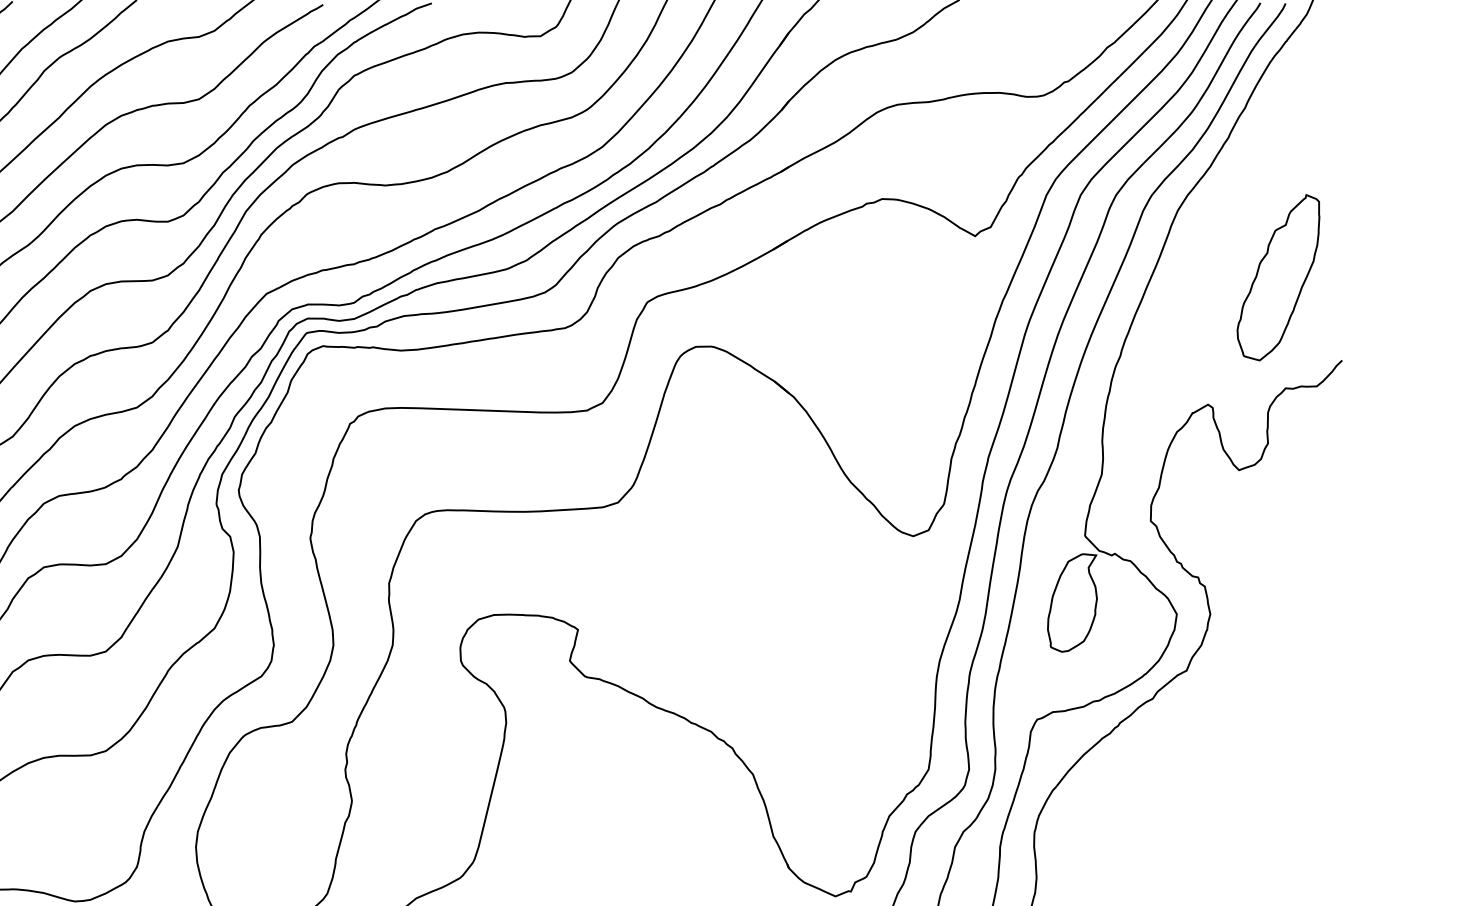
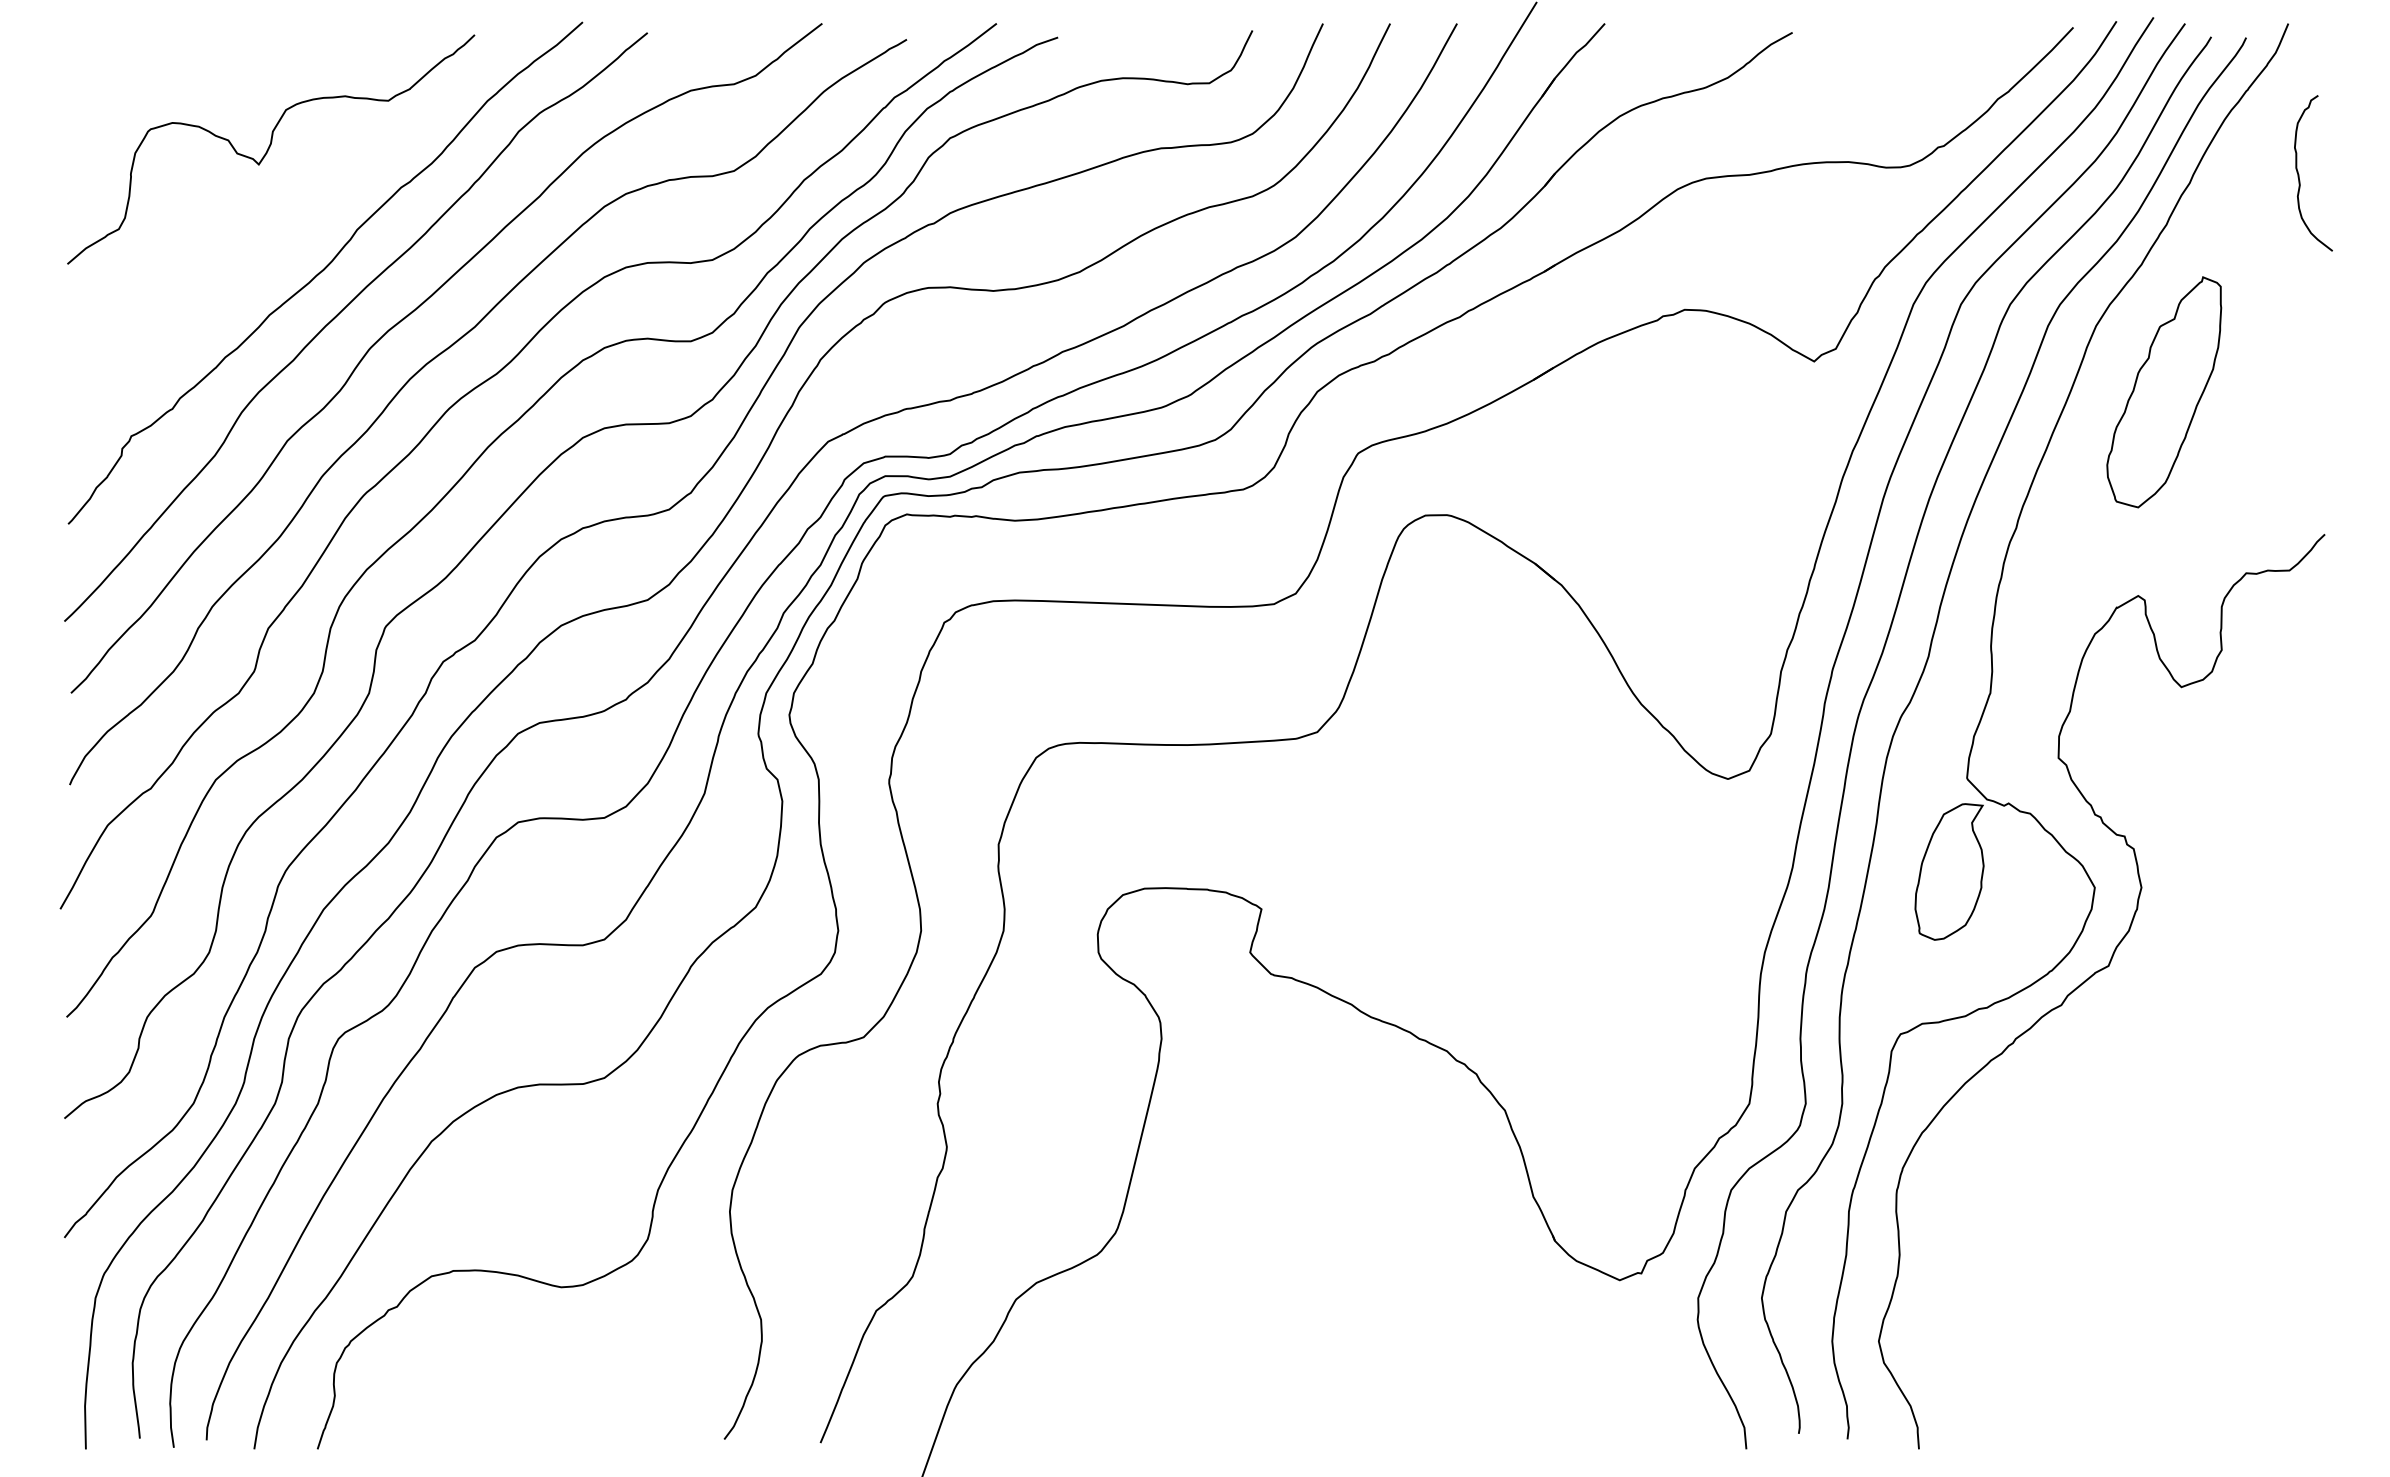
curve: (1323, 101) -> (2299, 174), added
part: (1278, 277) -> (2164, 392), moved

